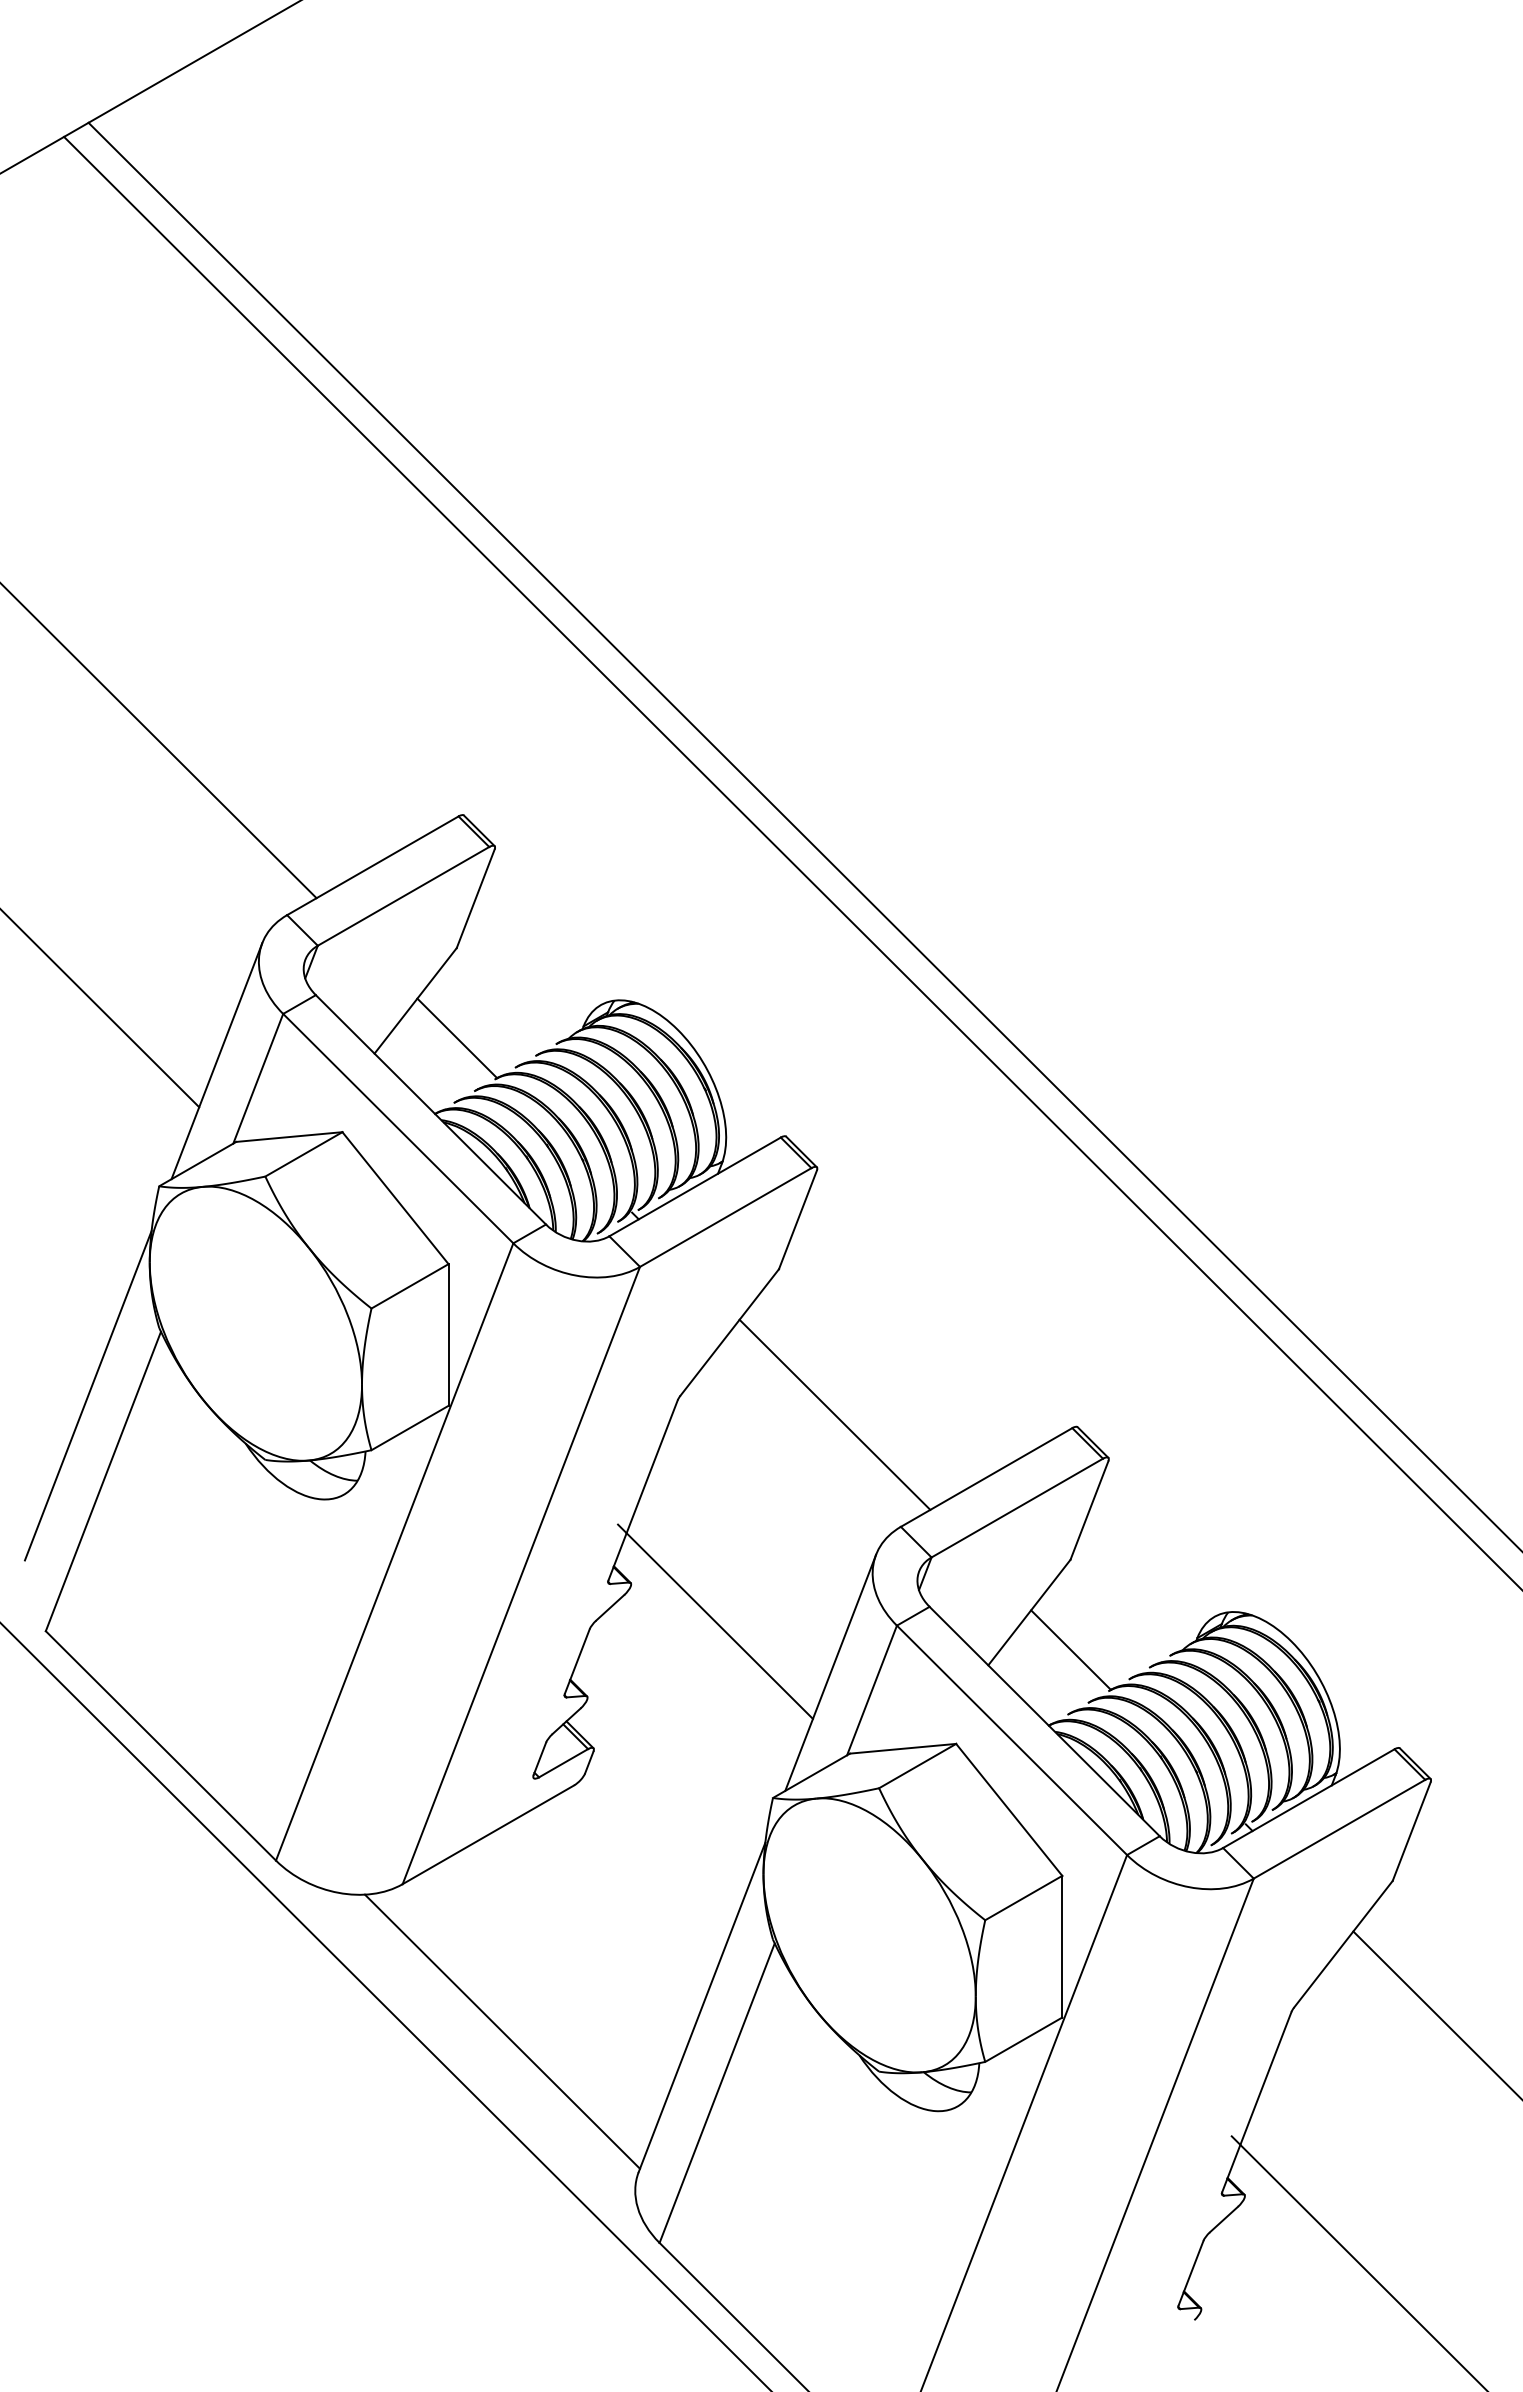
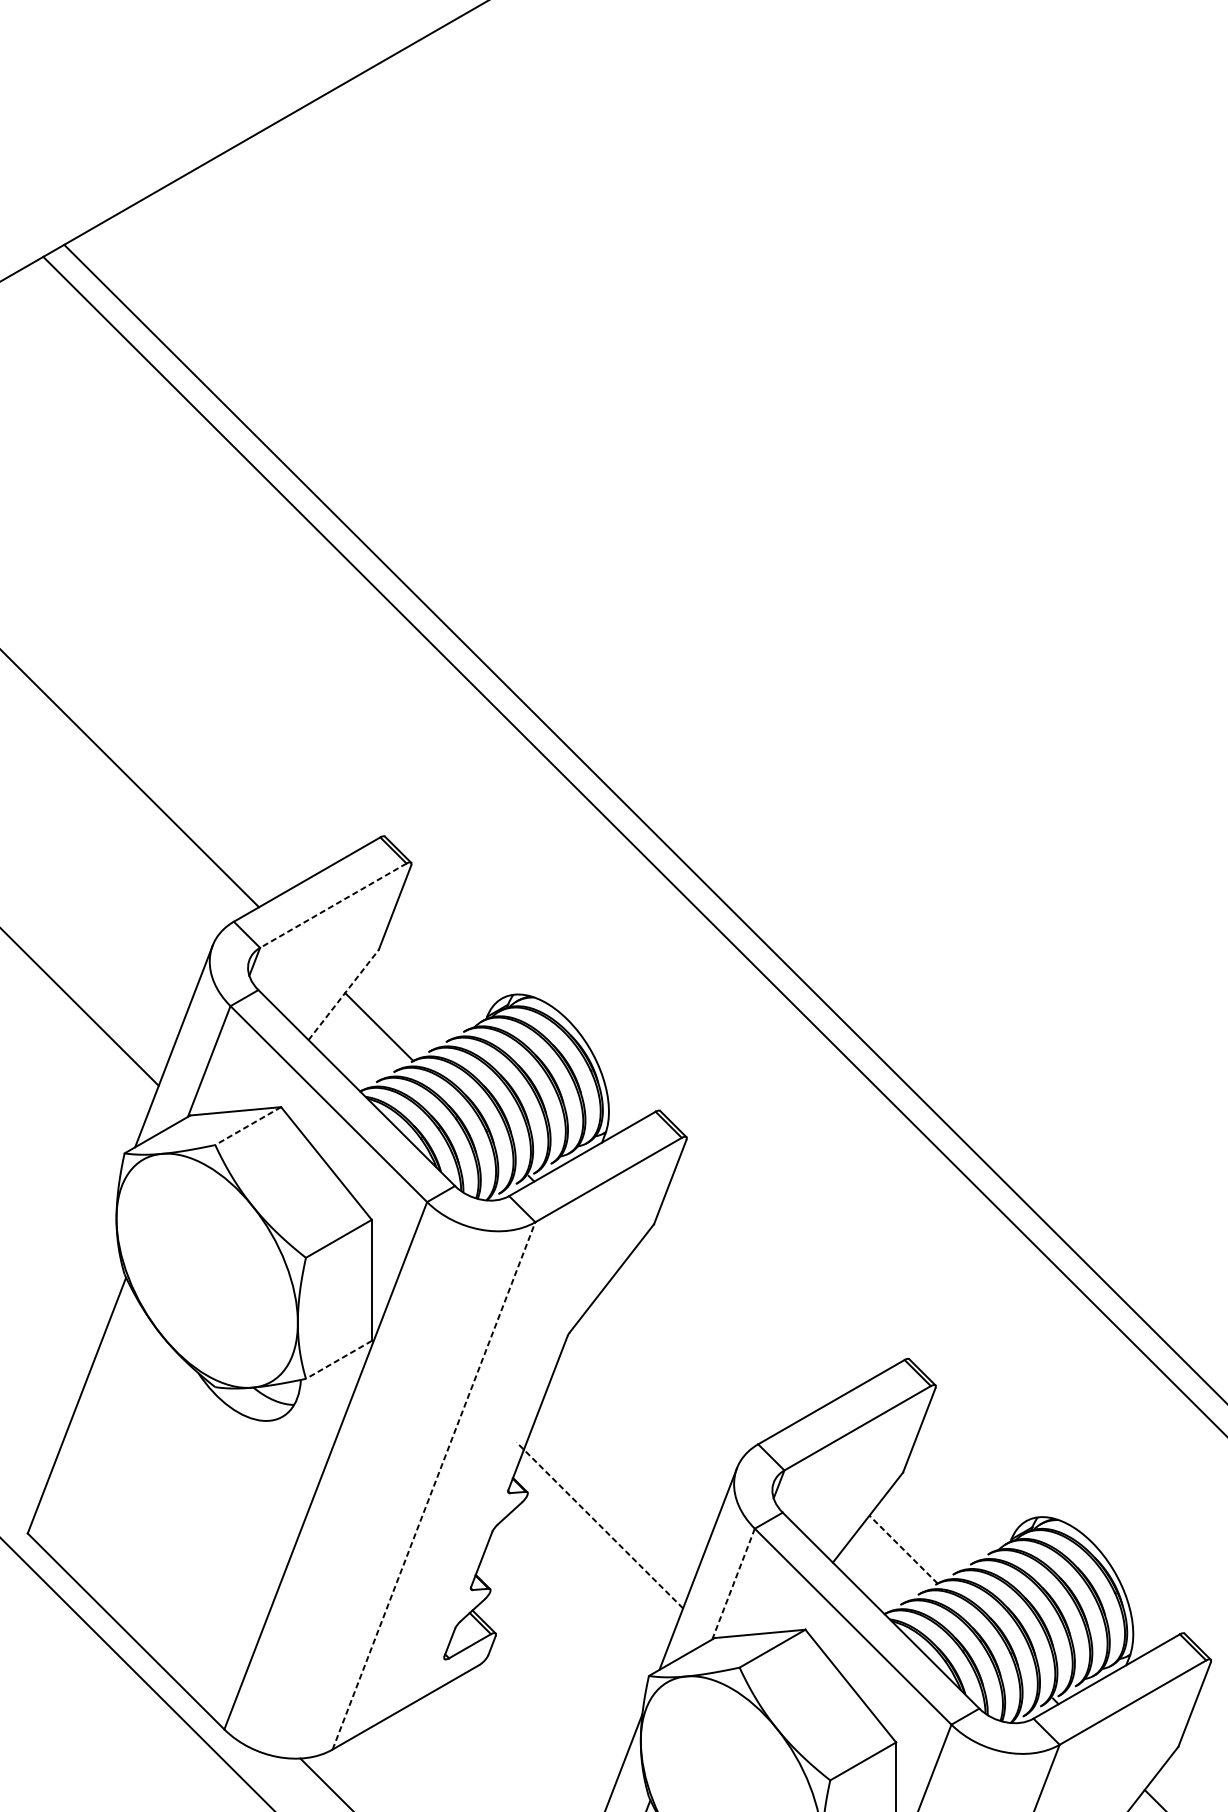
line: (403, 896) -> (333, 905), solid -> dashed
line: (415, 1000) -> (343, 994), solid -> dashed
line: (303, 1154) -> (247, 1126), solid -> dashed
line: (87, 1395) -> (63, 1332), removed
line: (834, 1414) -> (701, 1348), removed
line: (409, 1428) -> (338, 1360), solid -> dashed
line: (521, 1575) -> (434, 1485), solid -> dashed
line: (715, 1621) -> (599, 1525), solid -> dashed
line: (1070, 1649) -> (903, 1549), solid -> dashed
line: (872, 1690) -> (733, 1584), solid -> dashed

